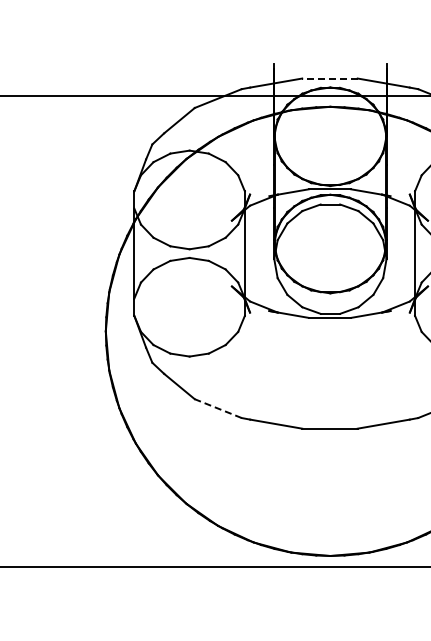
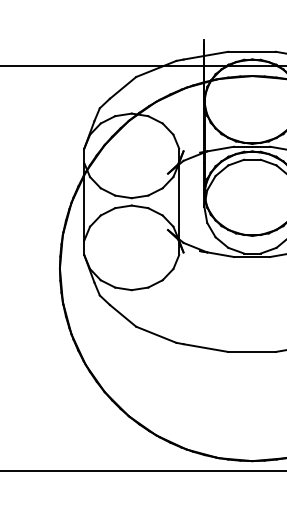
line: (329, 78) -> (251, 51), dashed -> solid
line: (217, 408) -> (155, 334), dashed -> solid

